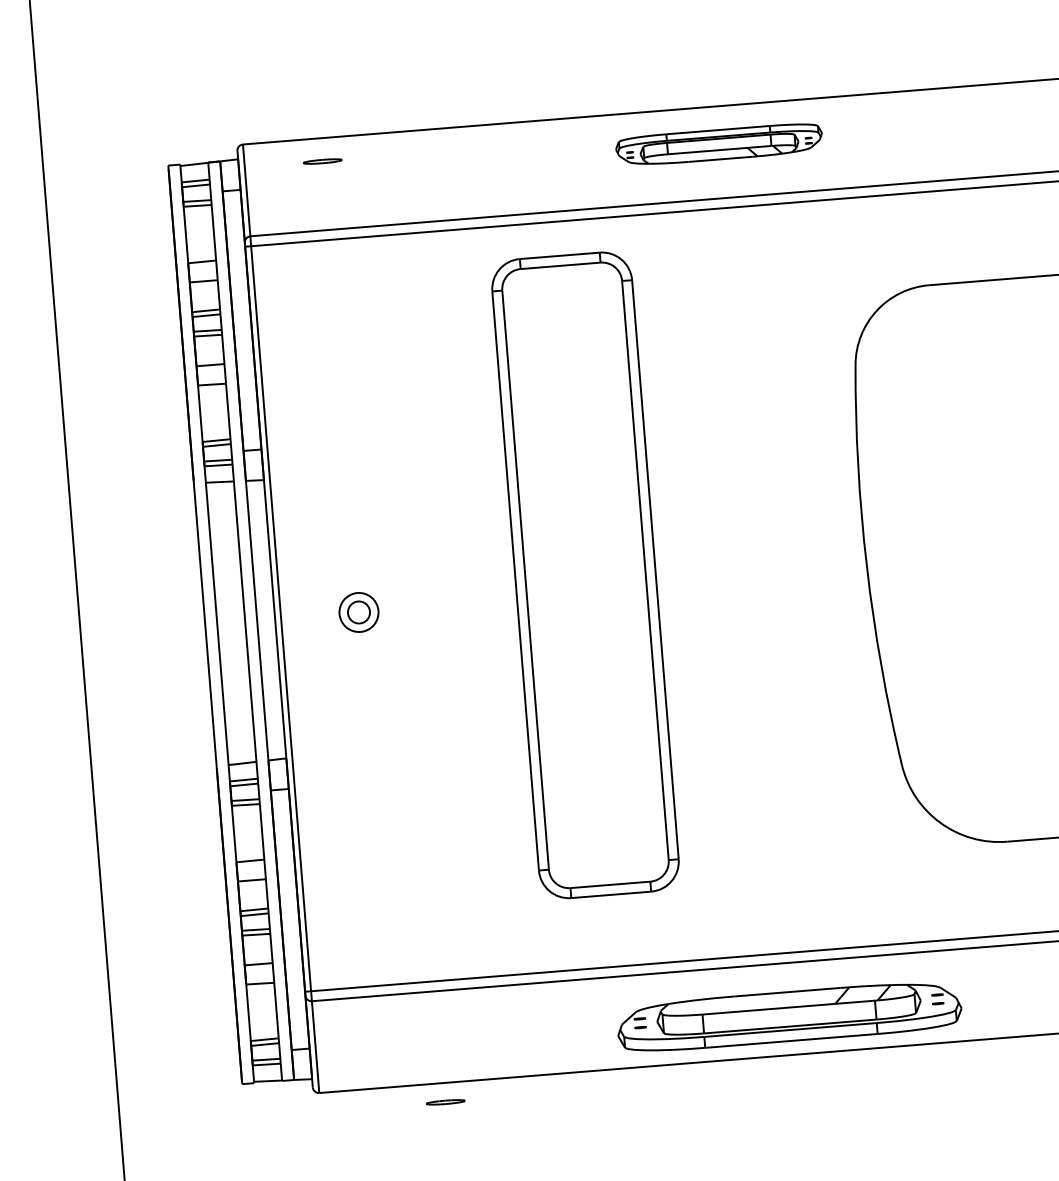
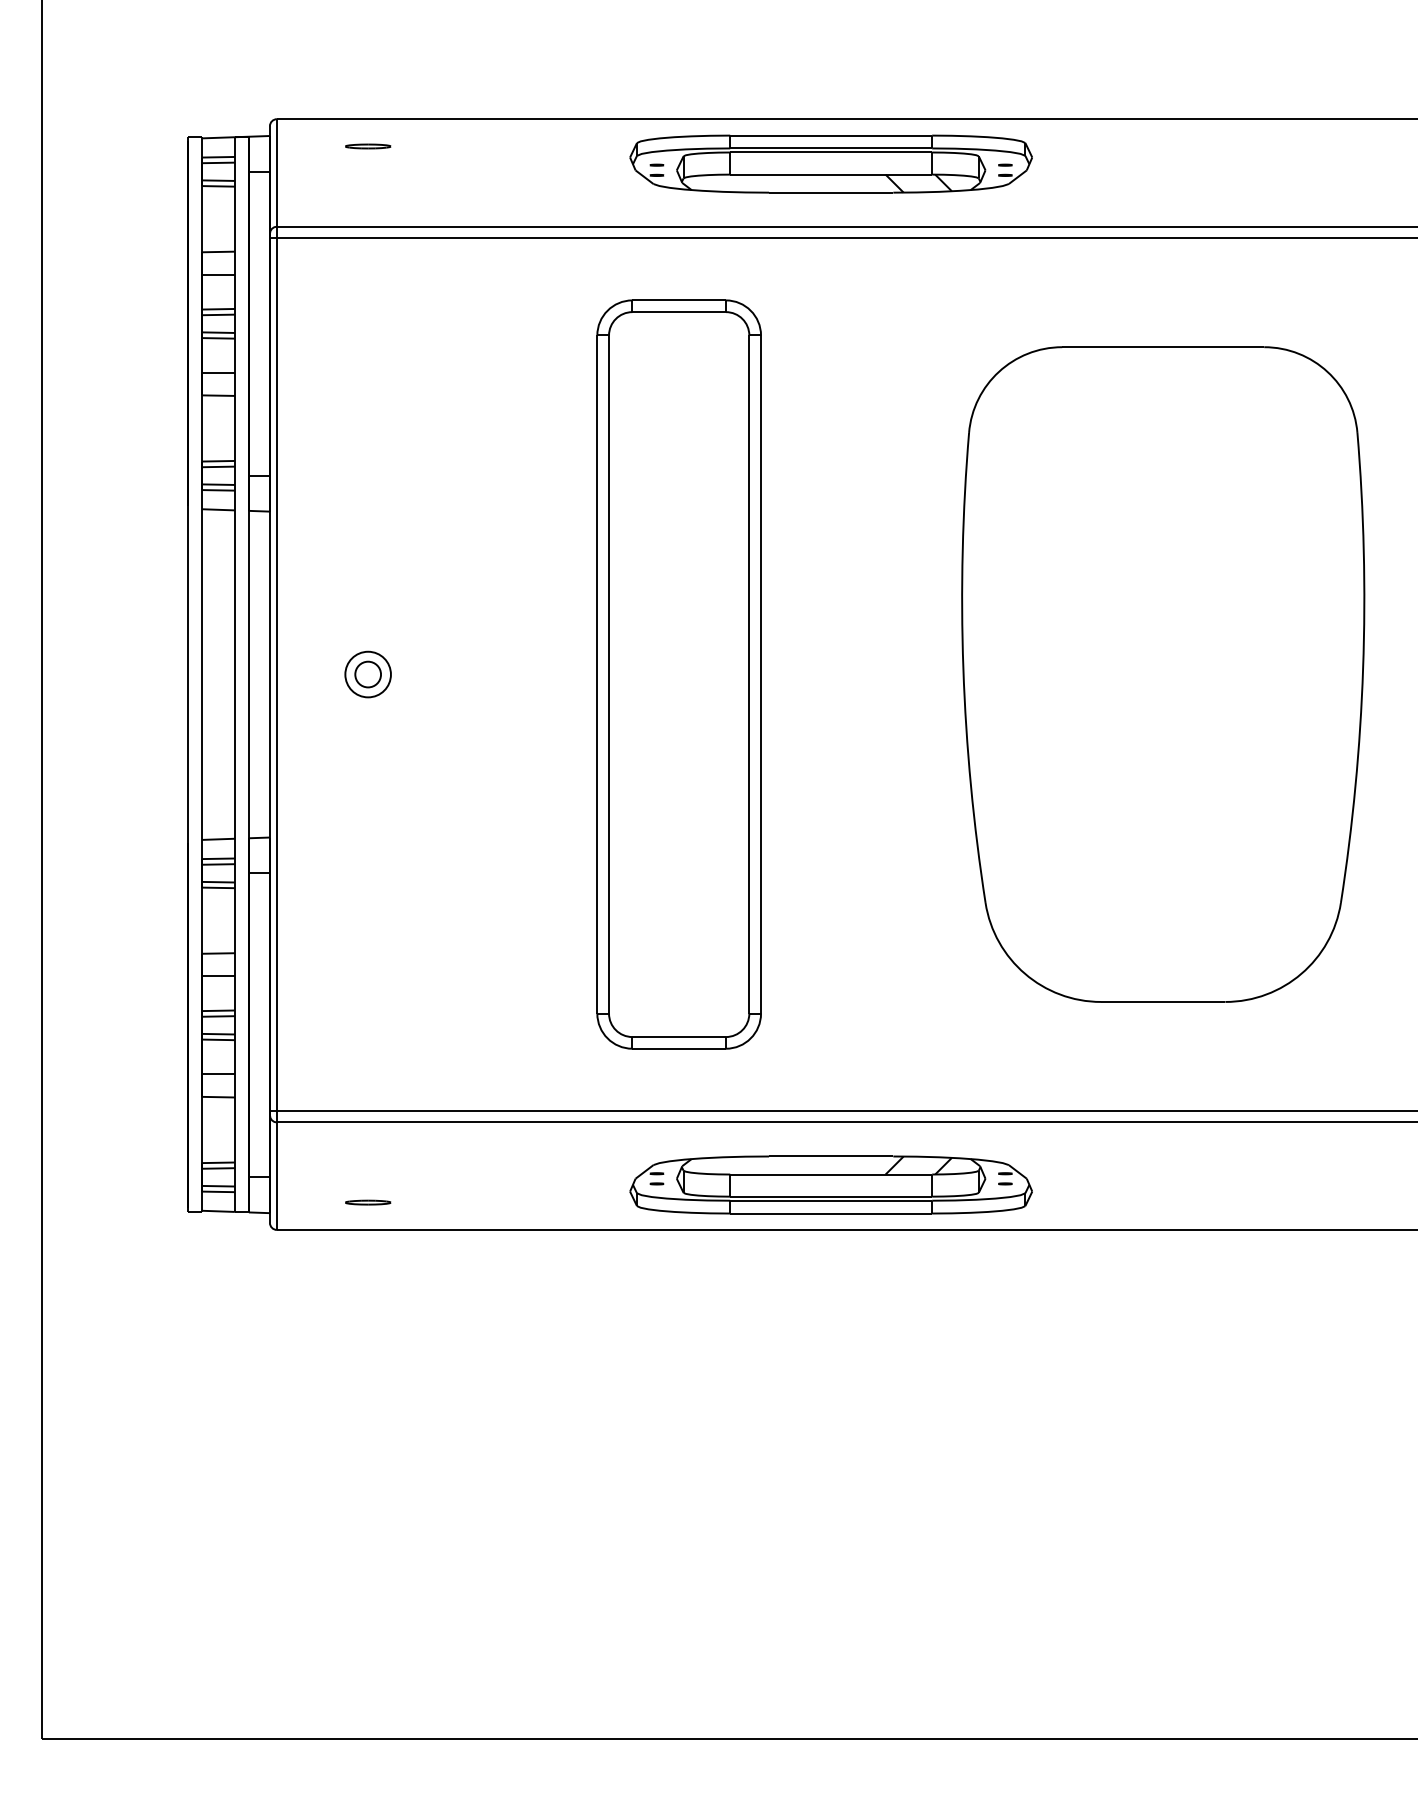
part: (718, 144) -> (830, 163), size x1.67
part: (584, 575) -> (678, 674), moved
part: (445, 1102) -> (368, 1202), moved

